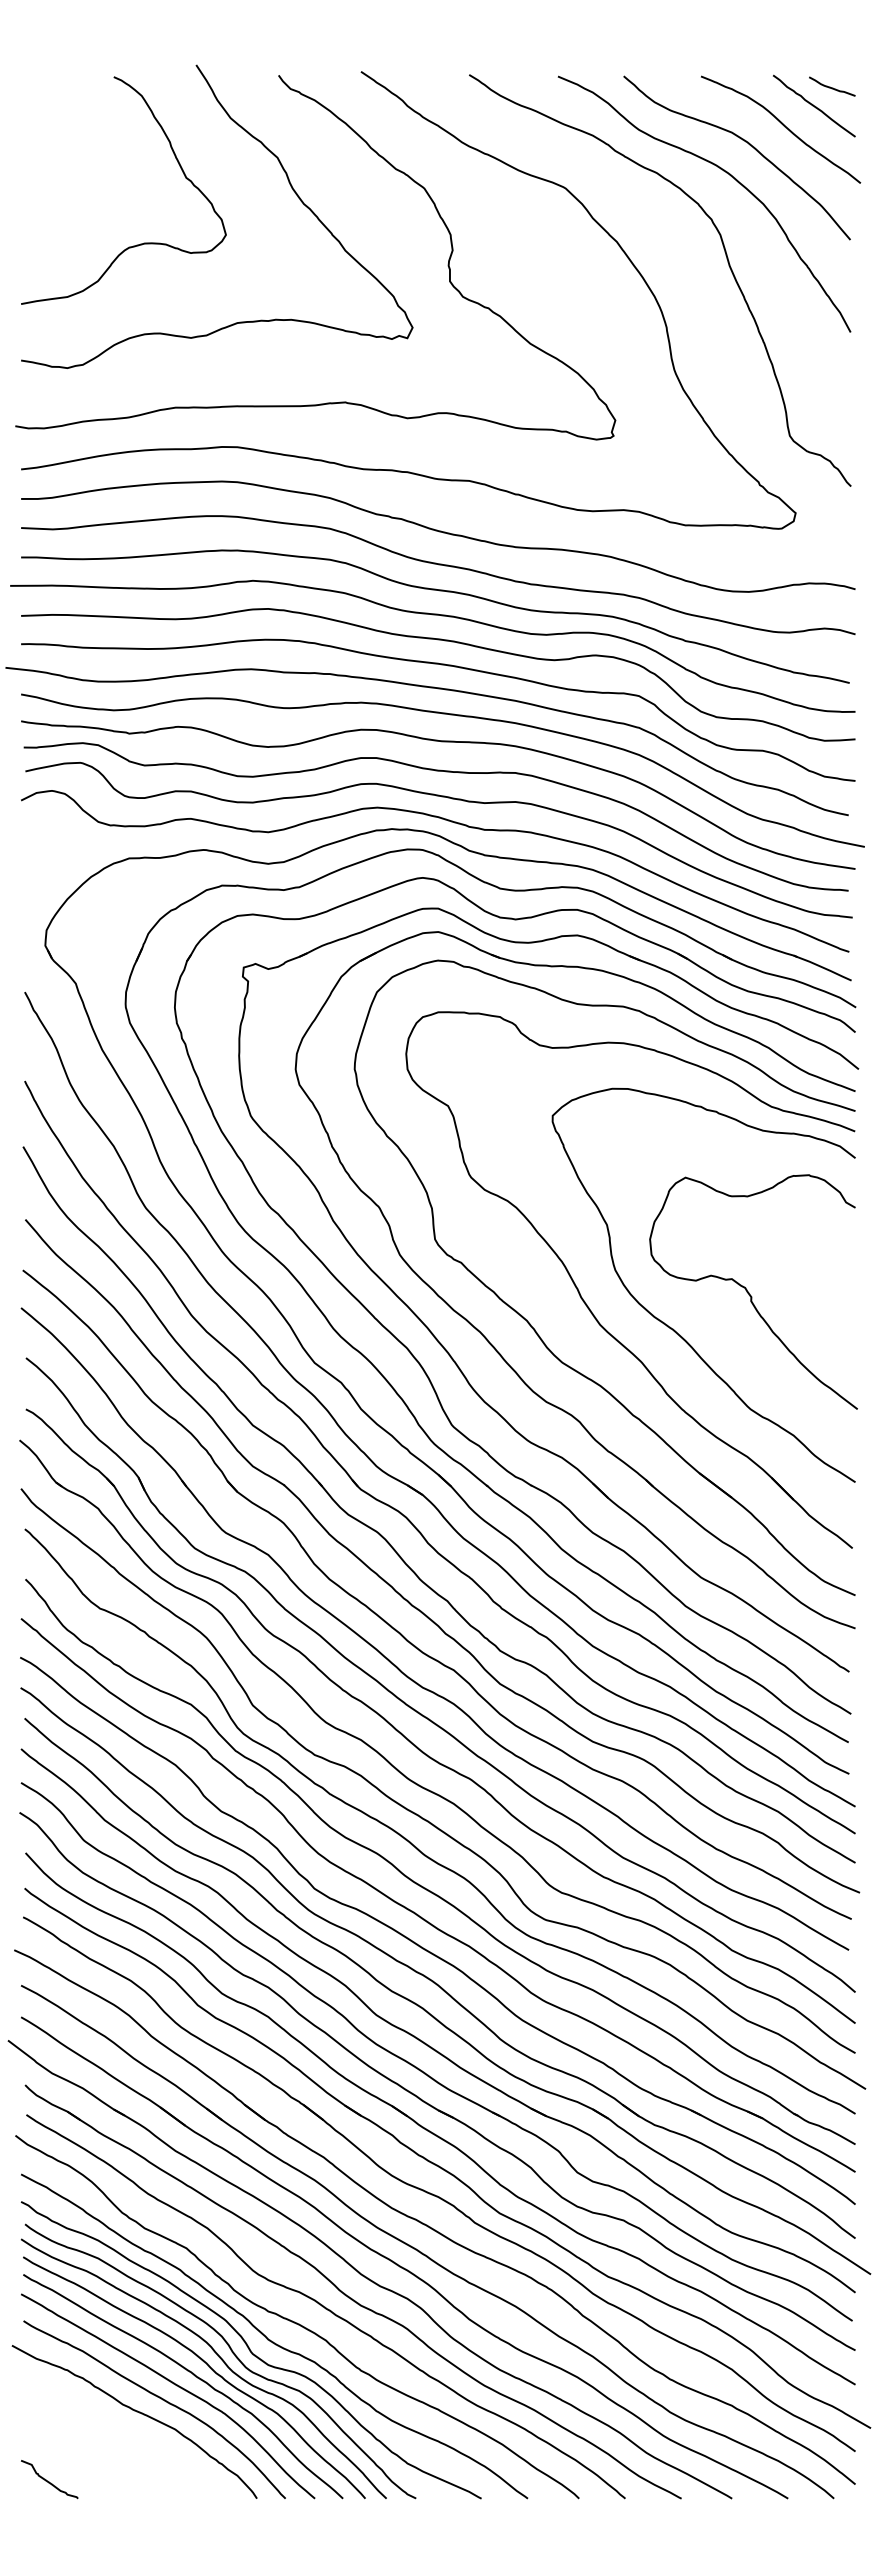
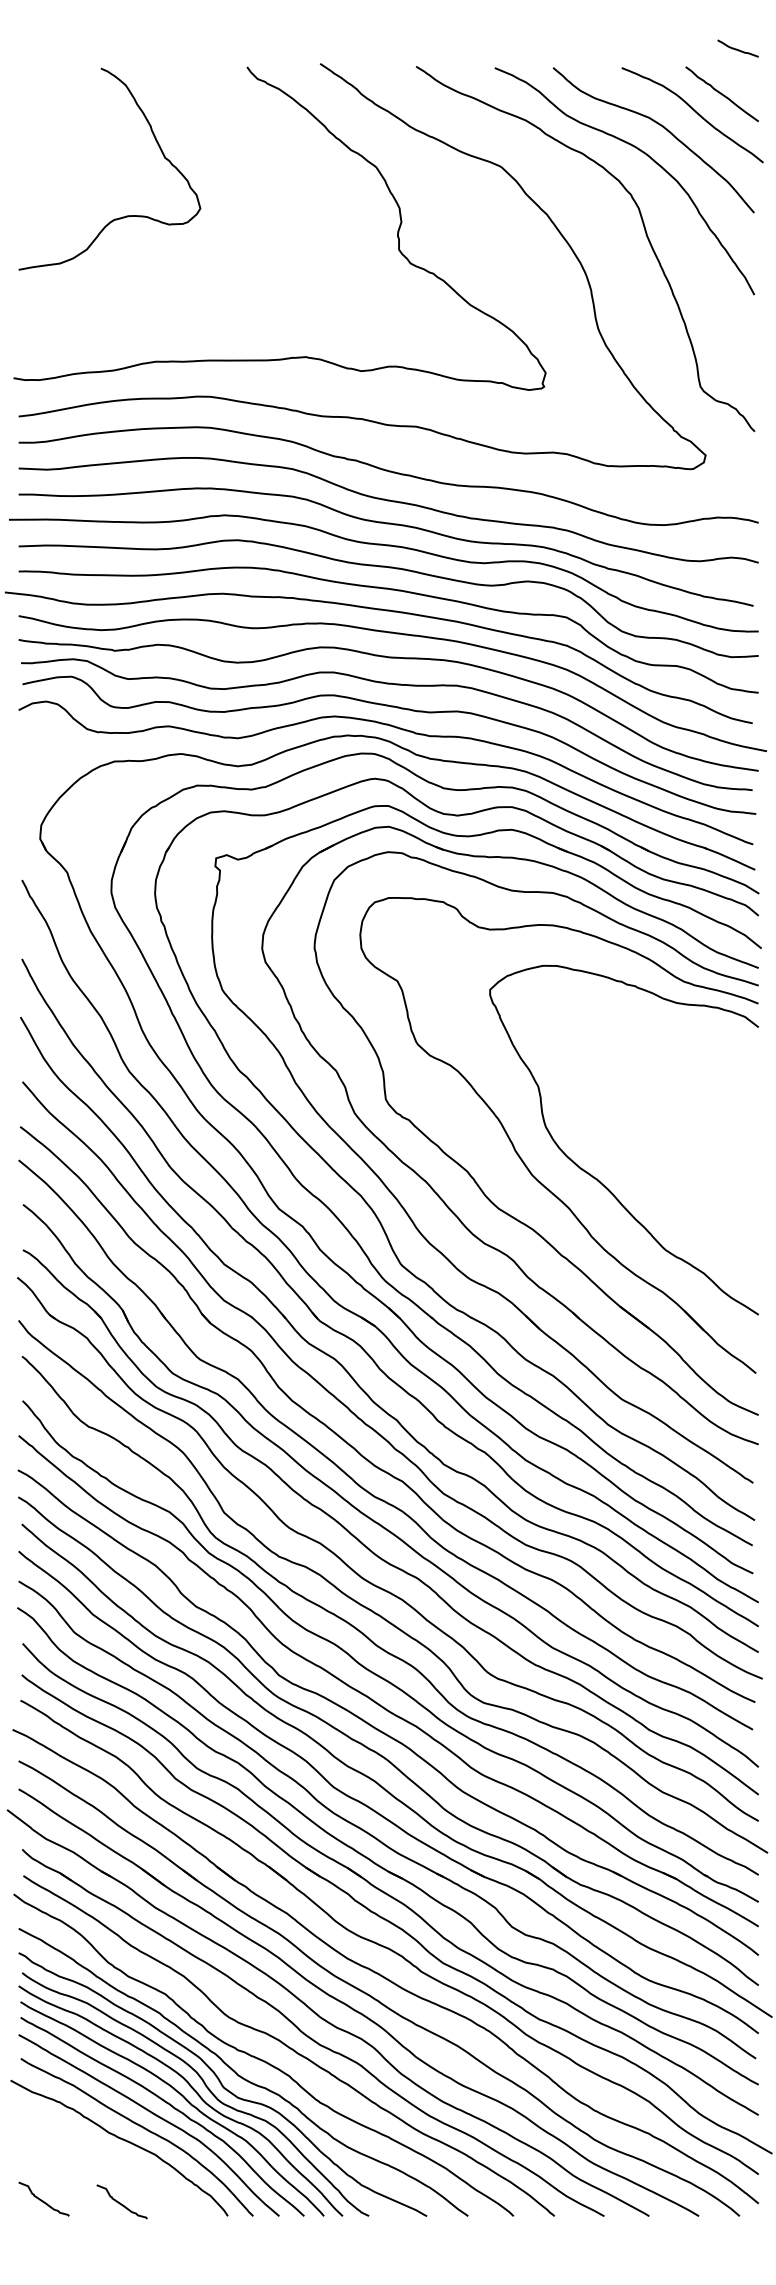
curve: (832, 87) -> (738, 49), moved
curve: (288, 182) -> (255, 162), removed
curve: (749, 1292) -> (664, 1146), removed
curve: (137, 2484) -> (121, 2203), added

